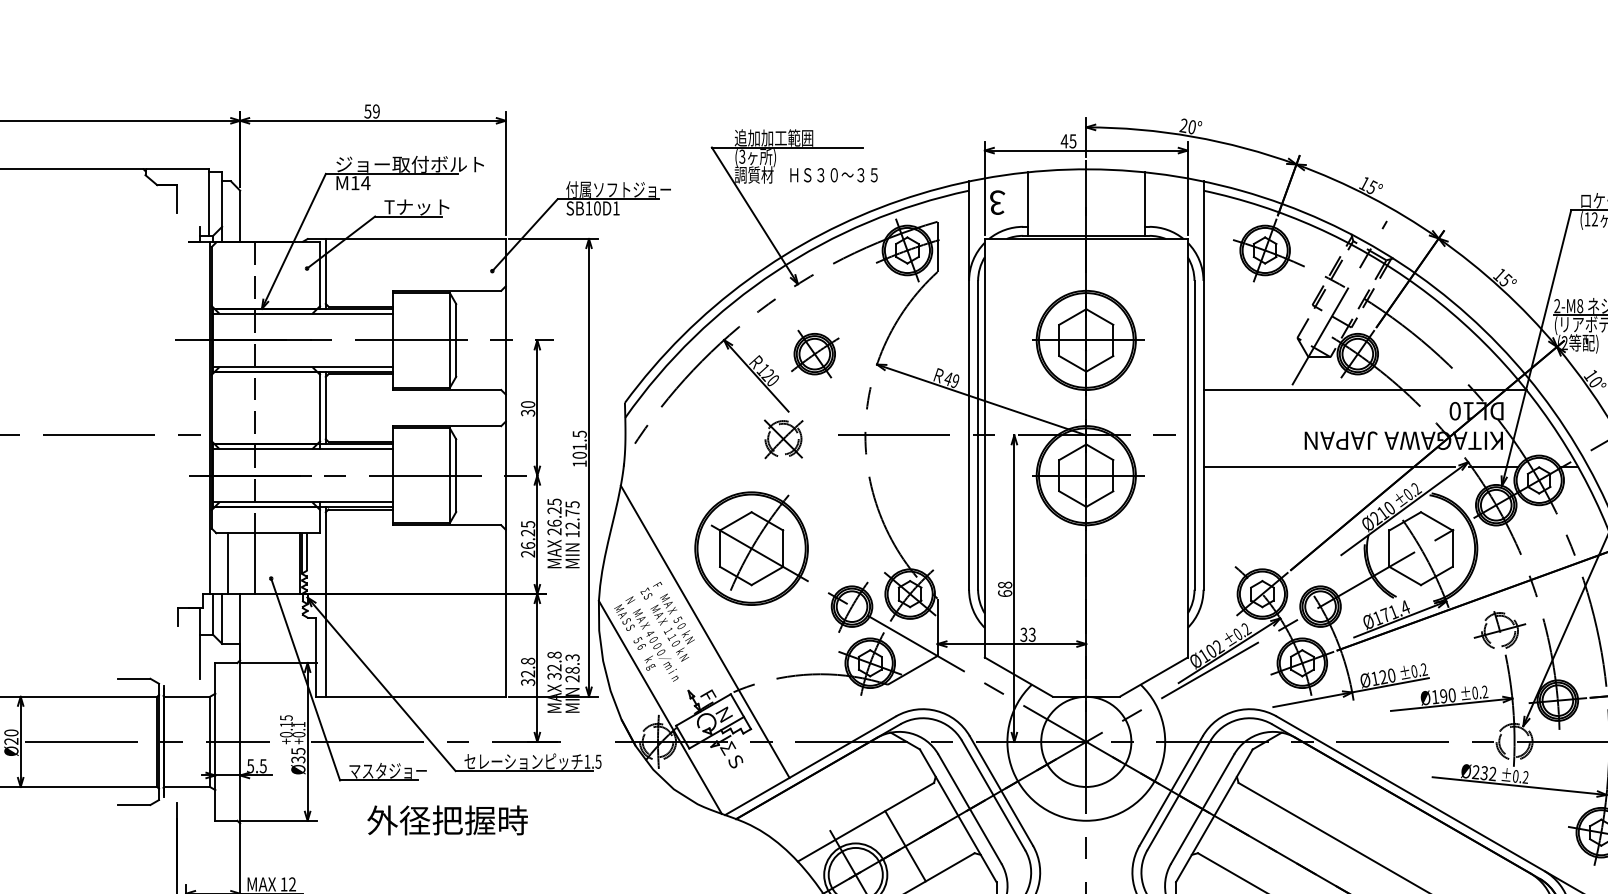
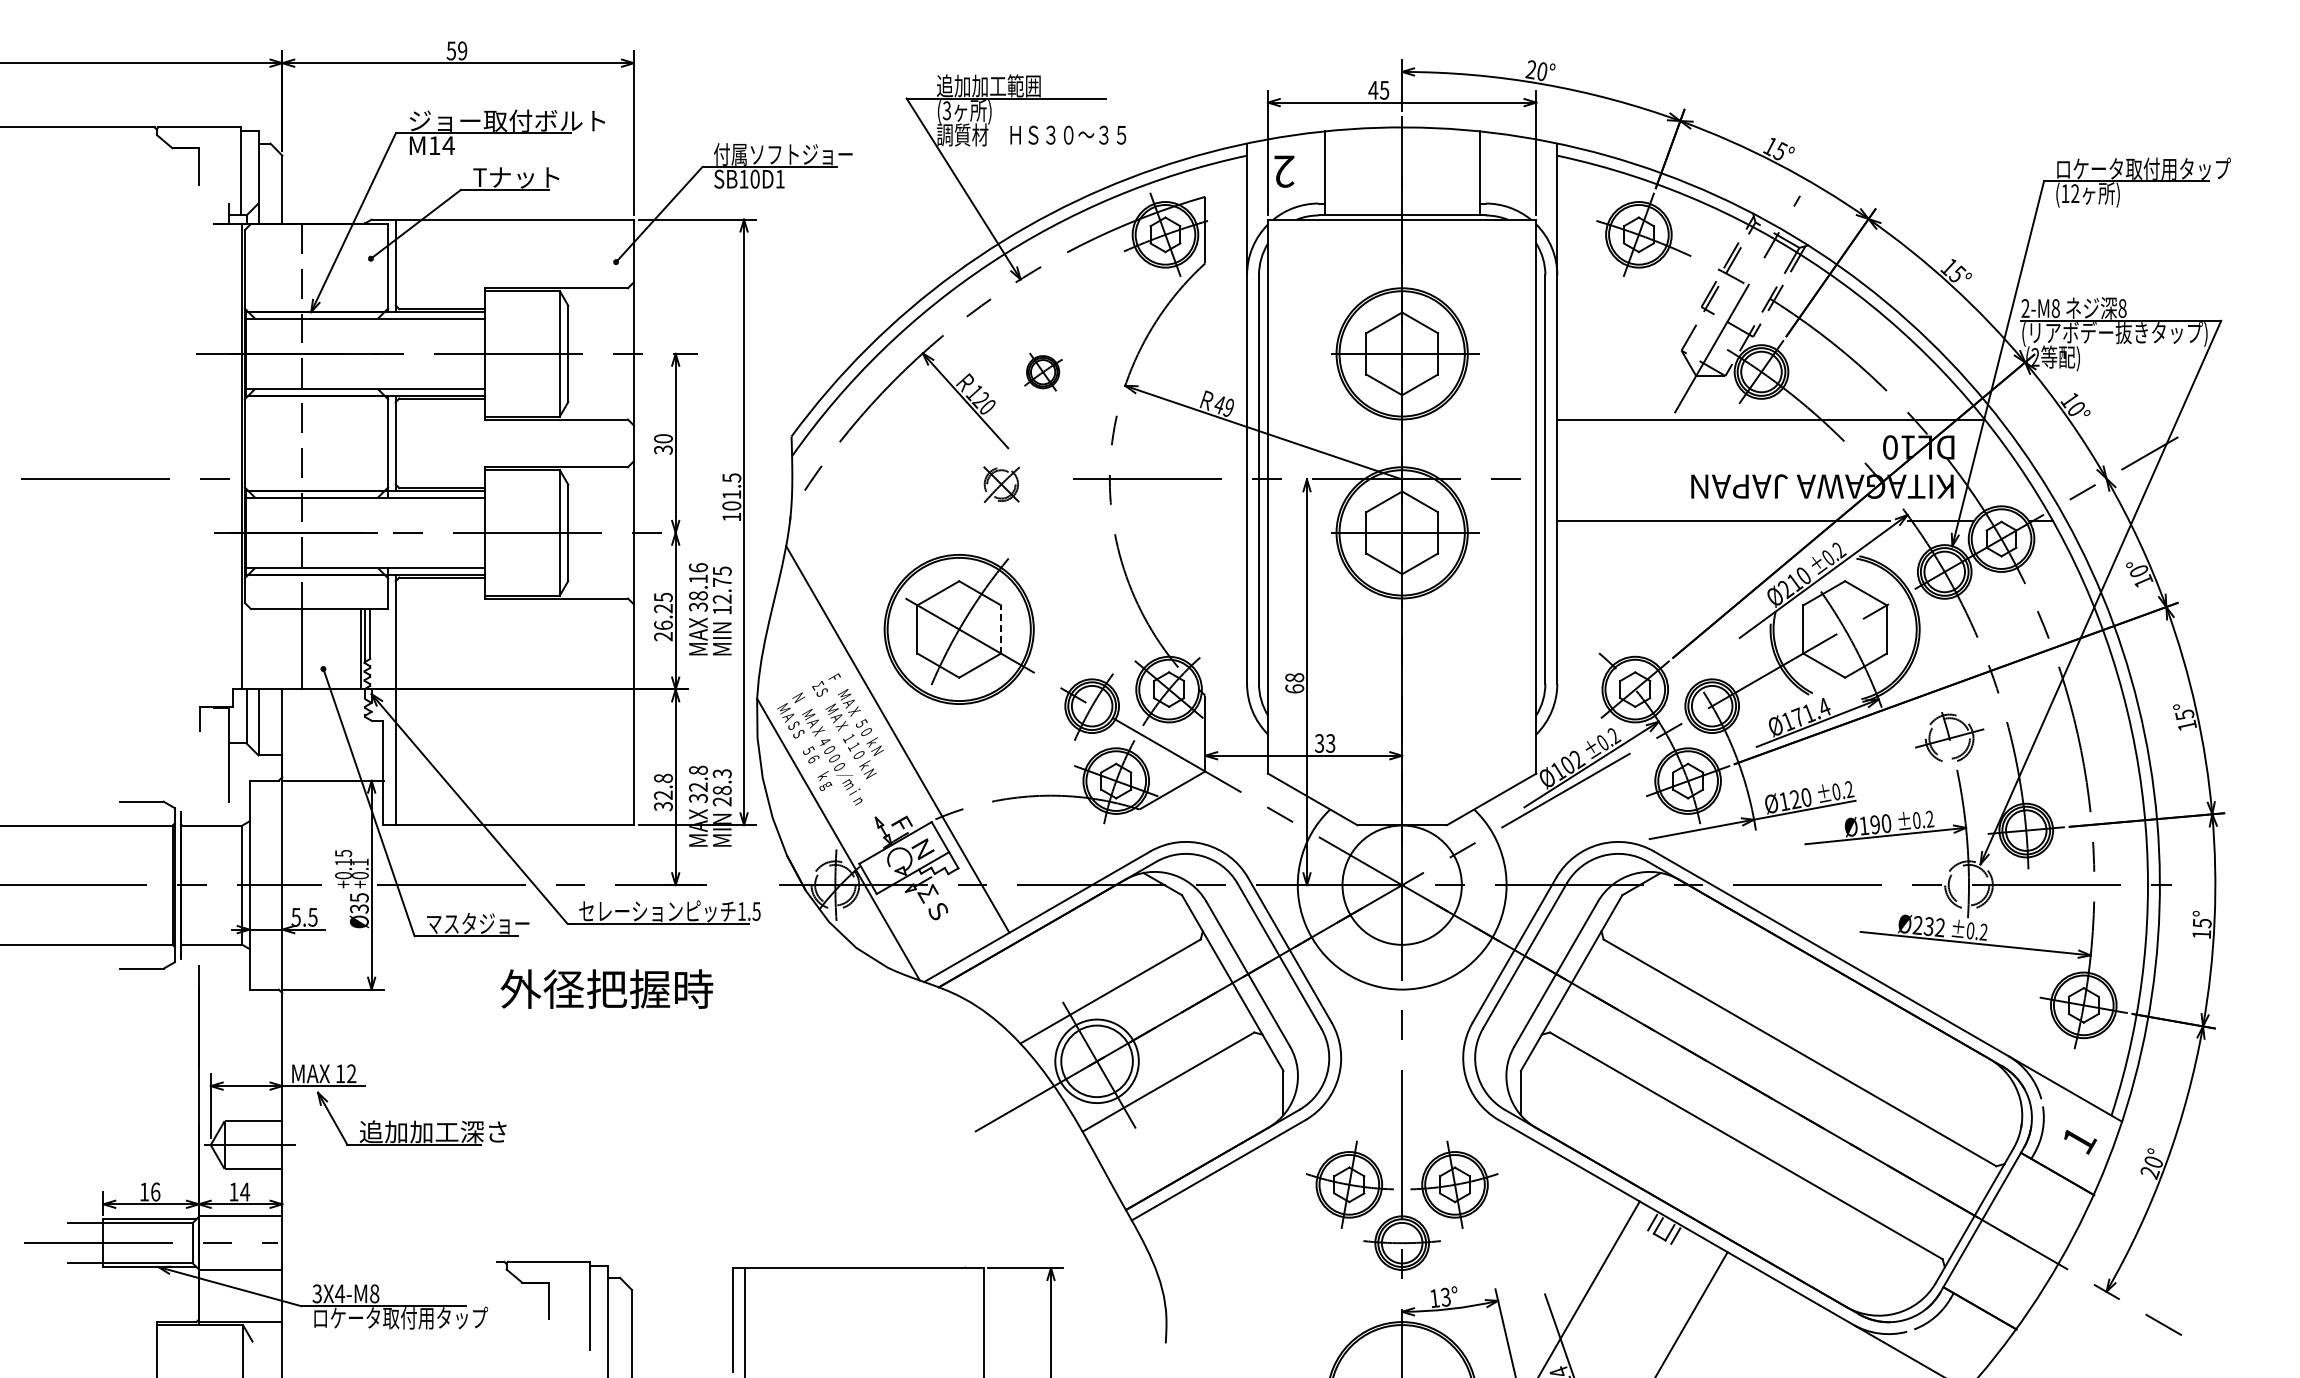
text: (997, 202) -> (1284, 171), 3 -> 2
part: (815, 354) -> (1043, 372), size x0.6
part: (783, 439) -> (1001, 484), size x0.7
text: (553, 516) -> (697, 587), 26.25 -> 38.16
line: (783, 547) -> (1001, 628), solid -> dashed
line: (228, 563) -> (266, 648), removed
text: (447, 819) -> (606, 988), moved
line: (905, 845) -> (1162, 1022), removed

